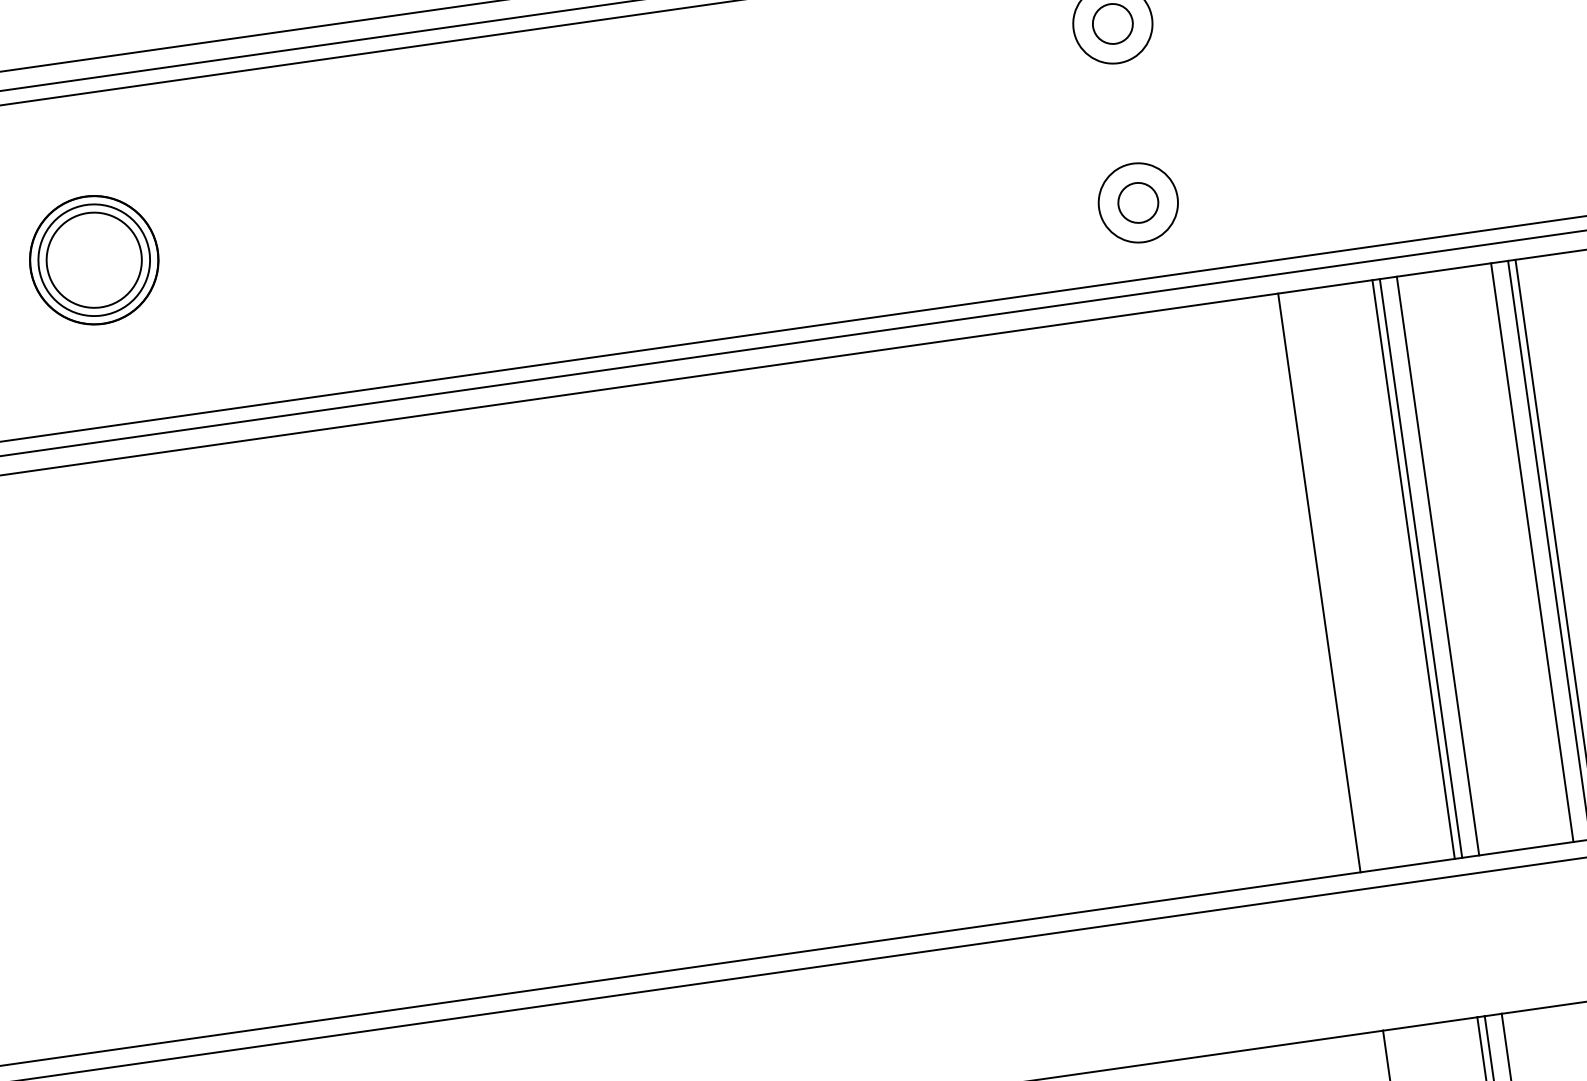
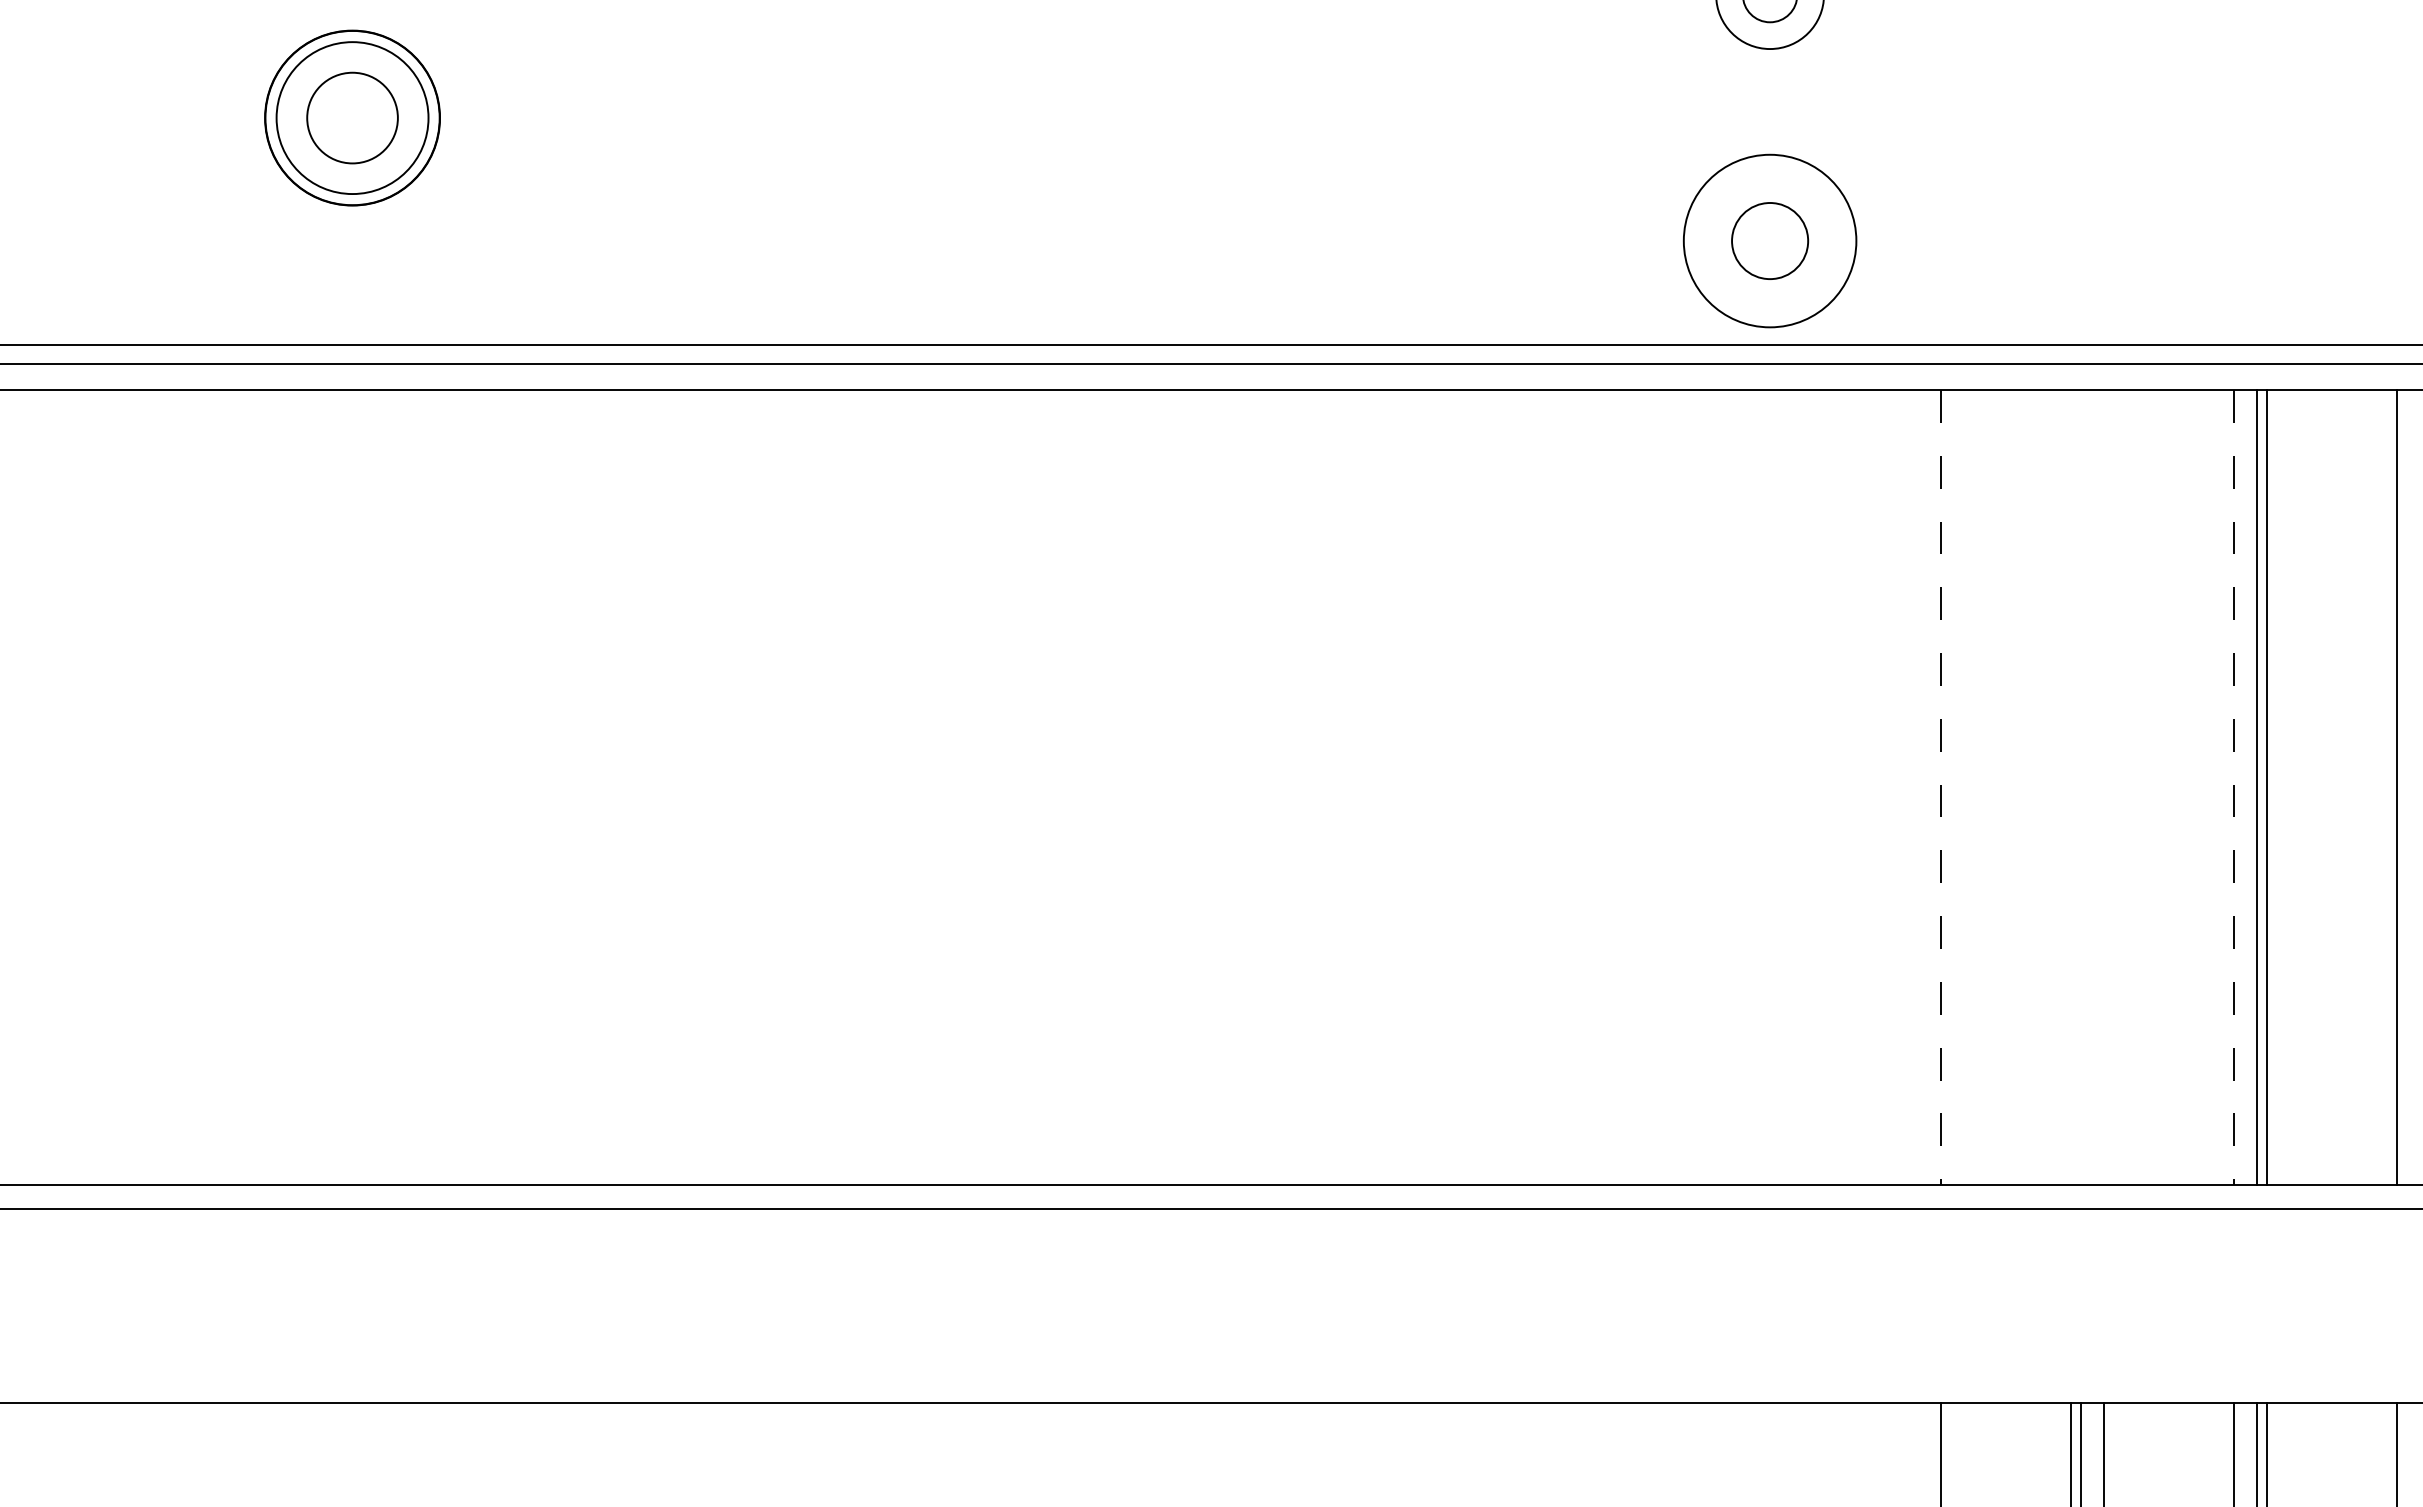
circle: (1137, 202) -> (1769, 240), size x1.4
circle: (1138, 203) -> (1770, 241), size x1.6
circle: (94, 259) -> (352, 117), size x0.7
line: (1532, 552) -> (2233, 787), solid -> dashed
line: (1438, 565) -> (2104, 787), removed
line: (1420, 568) -> (2080, 787), removed
line: (1413, 569) -> (2070, 787), removed
line: (1319, 582) -> (1941, 787), solid -> dashed

